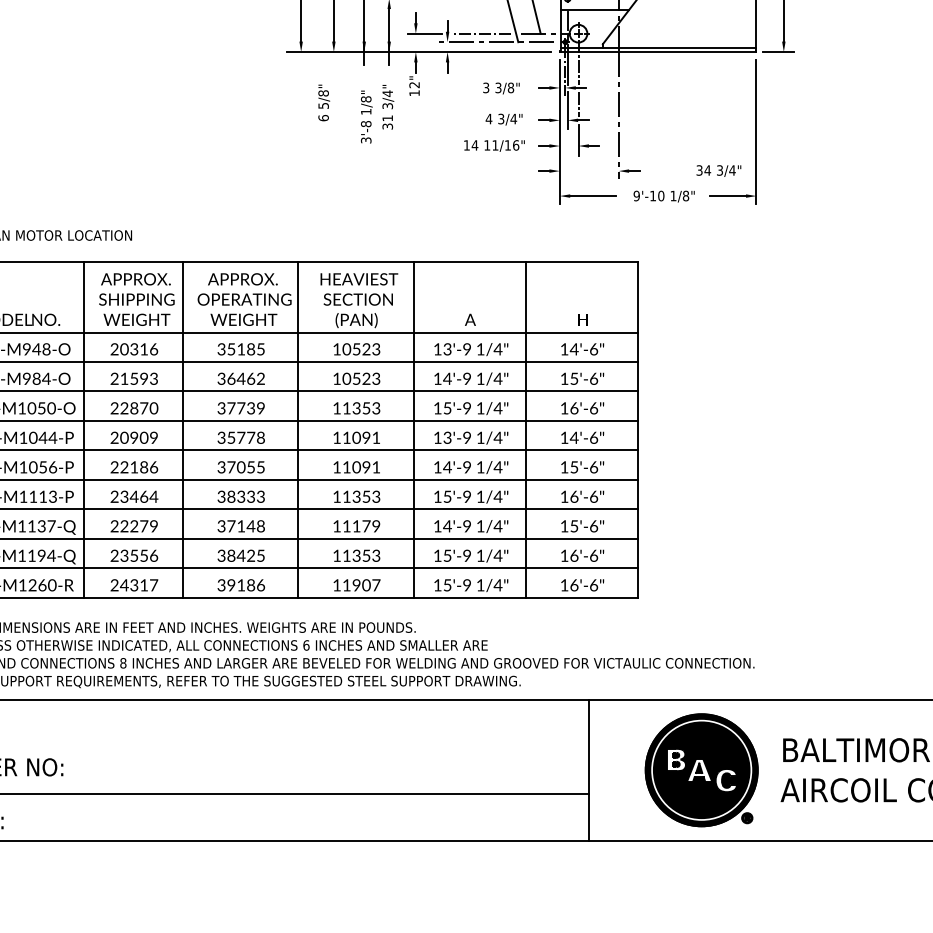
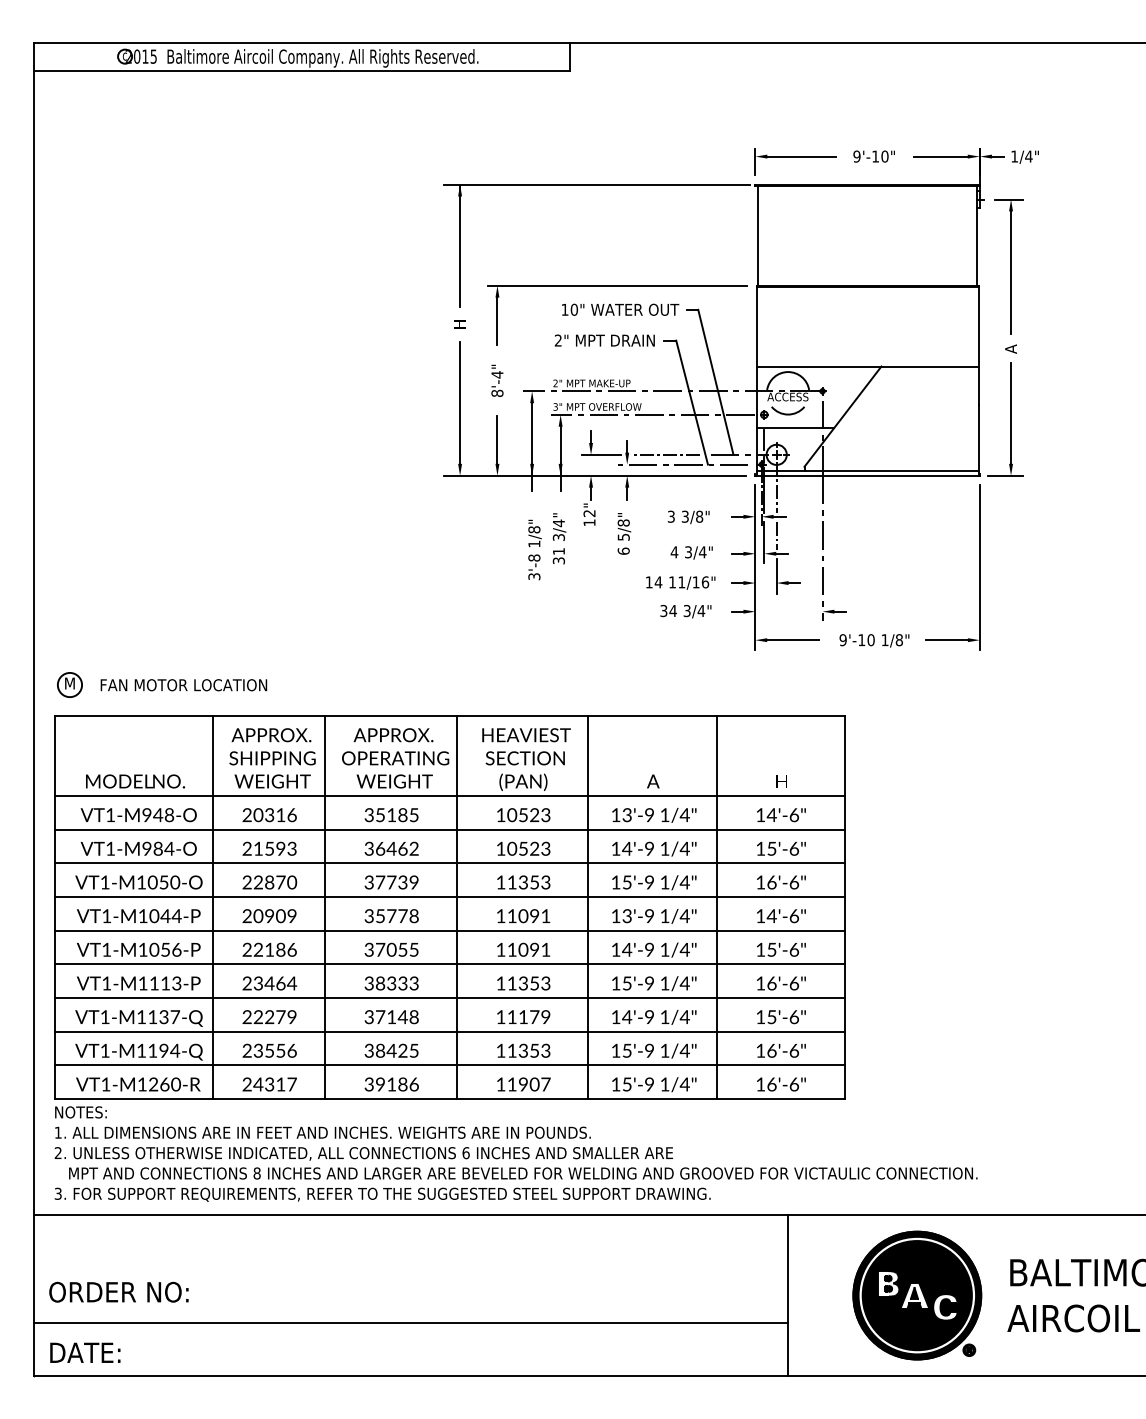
text: (324, 102) -> (624, 533), moved
text: (718, 170) -> (685, 611), moved

